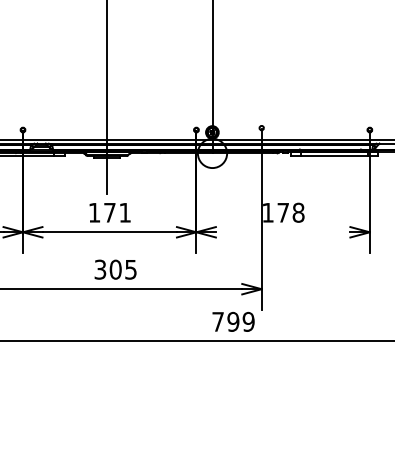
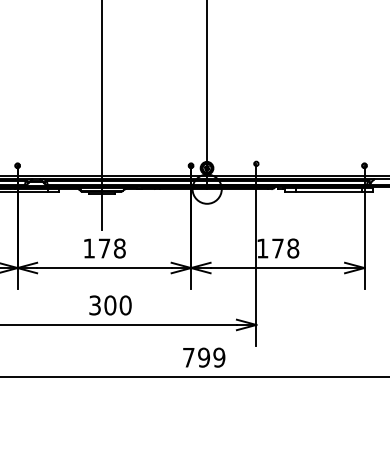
text: (125, 212) -> (120, 248), 171 -> 178
line: (282, 232) -> (277, 268), added
text: (131, 269) -> (126, 305), 305 -> 300
text: (233, 321) -> (204, 357), moved

